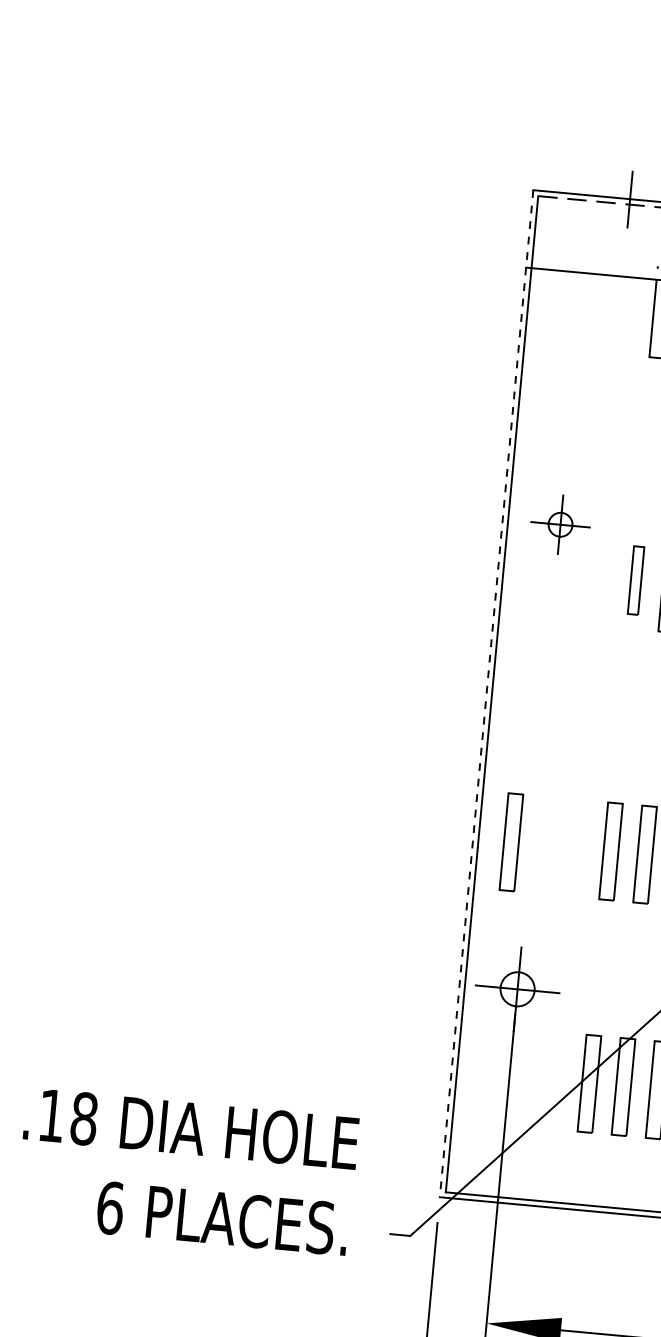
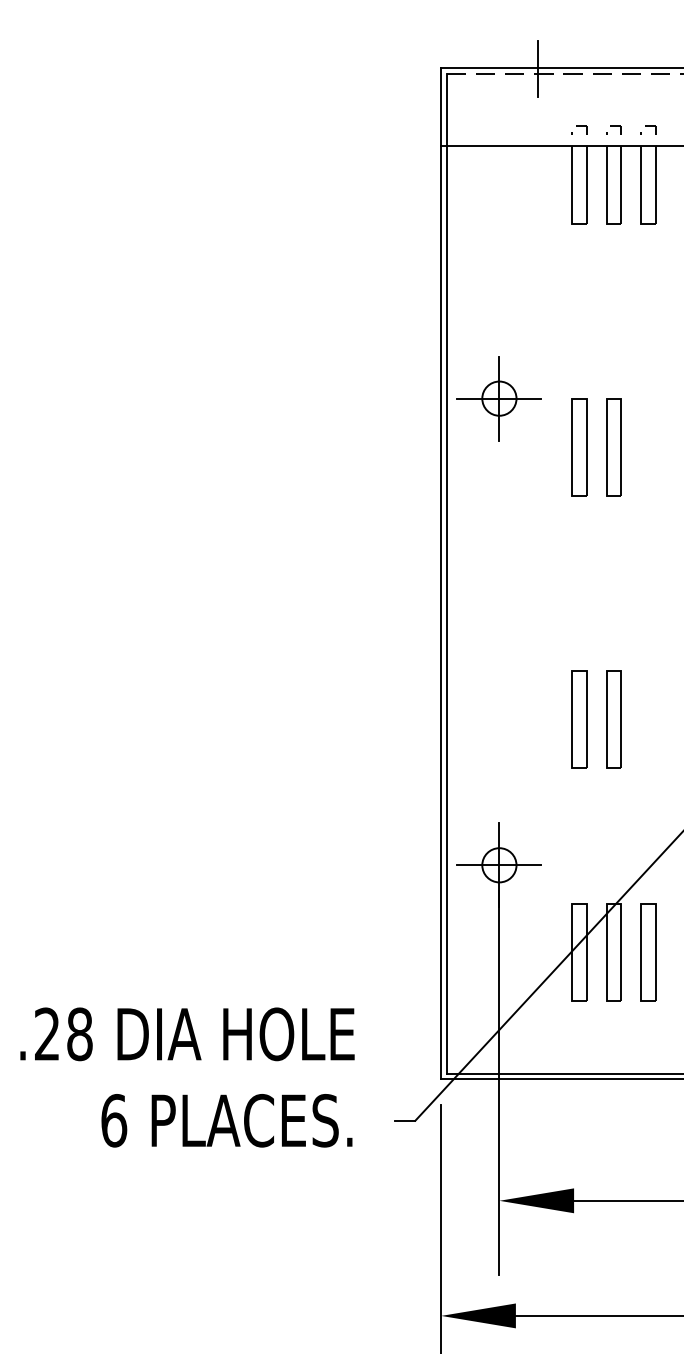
part: (559, 524) -> (498, 398), size x1.43
part: (635, 580) -> (579, 447), size x1.43
line: (486, 693) -> (441, 573), dashed -> solid
part: (511, 842) -> (479, 719), removed
text: (51, 1114) -> (46, 1033), .18 -> .28

